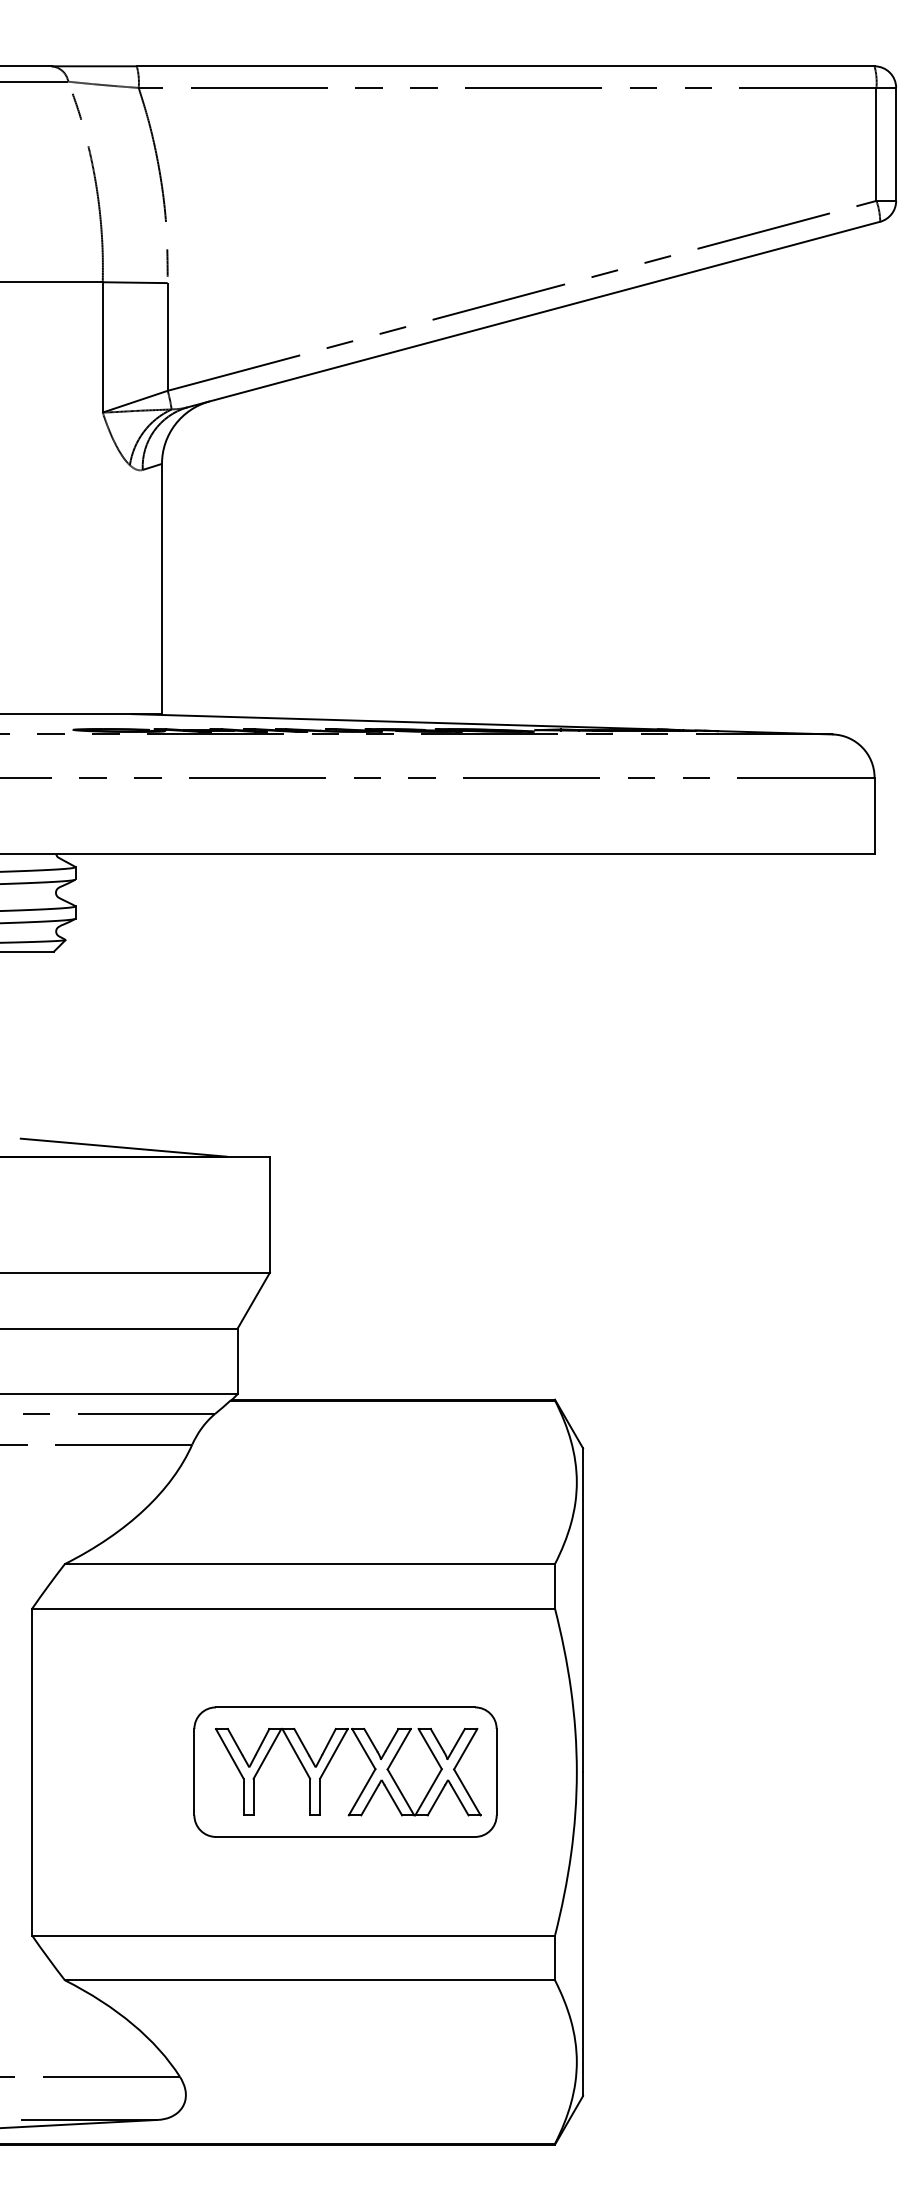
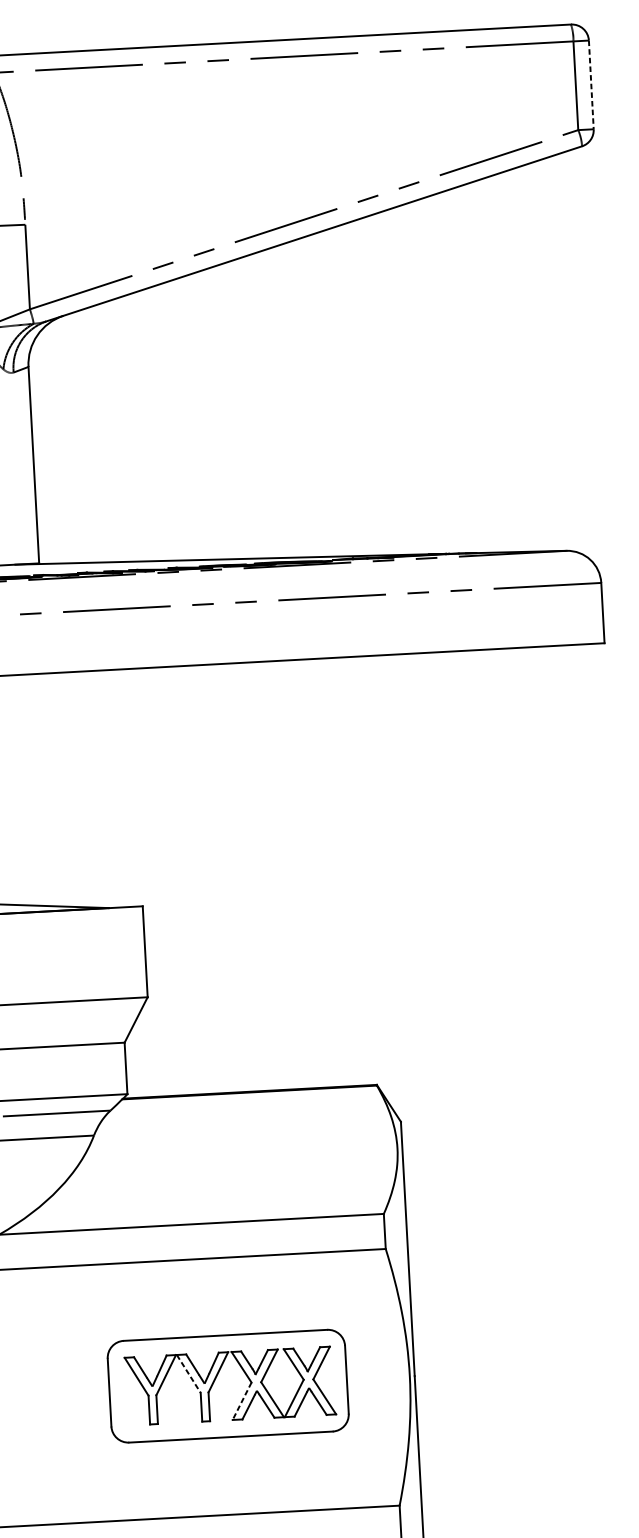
line: (896, 144) -> (591, 84), solid -> dashed
line: (296, 1754) -> (188, 1374), solid -> dashed
line: (362, 1792) -> (242, 1401), solid -> dashed

